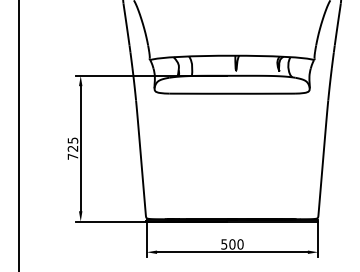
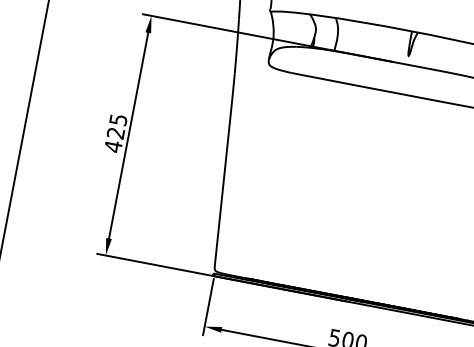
text: (72, 156) -> (112, 145), 725 -> 425

